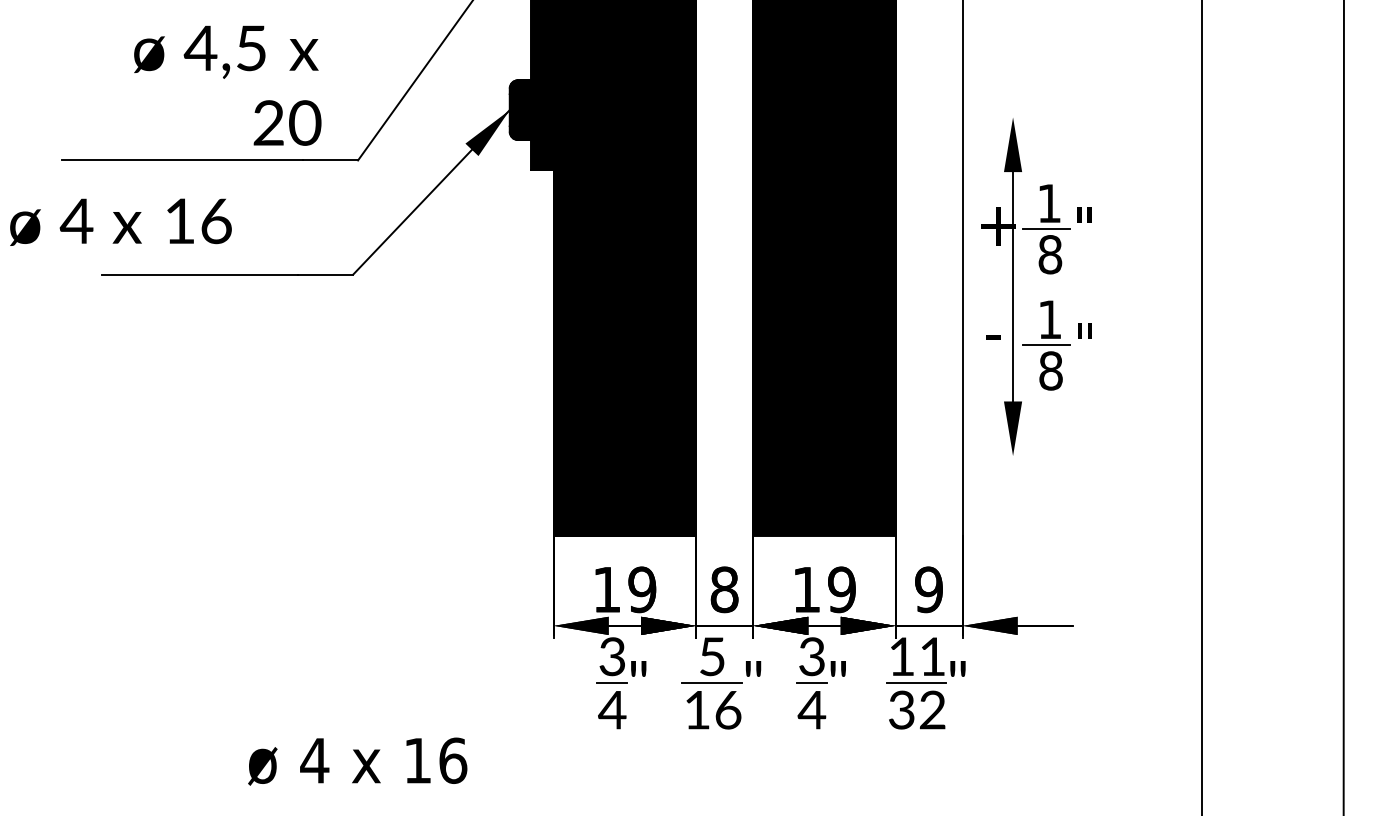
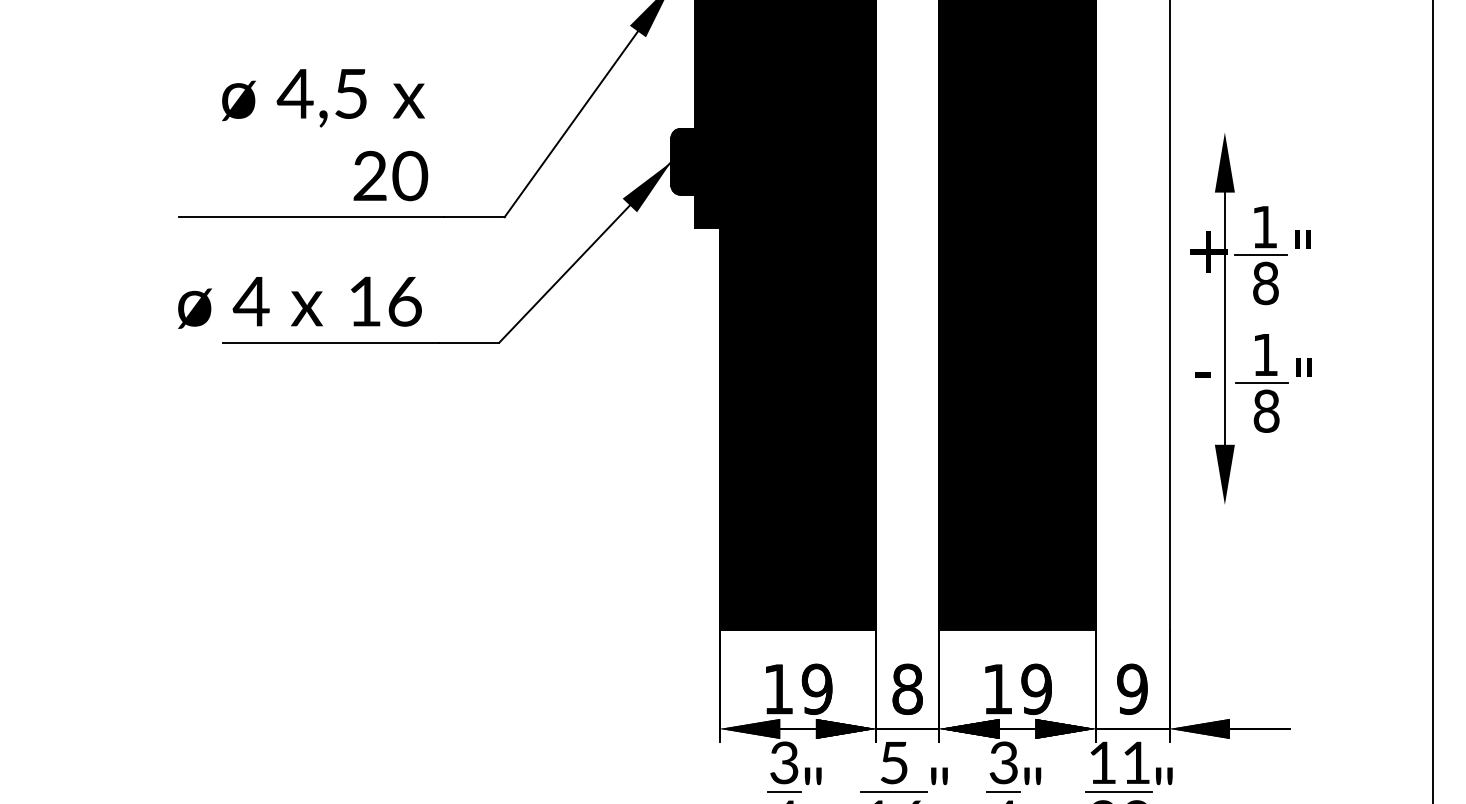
text: (227, 85) -> (324, 134), moved
text: (120, 221) -> (299, 301), moved
part: (1042, 272) -> (1257, 302), moved

